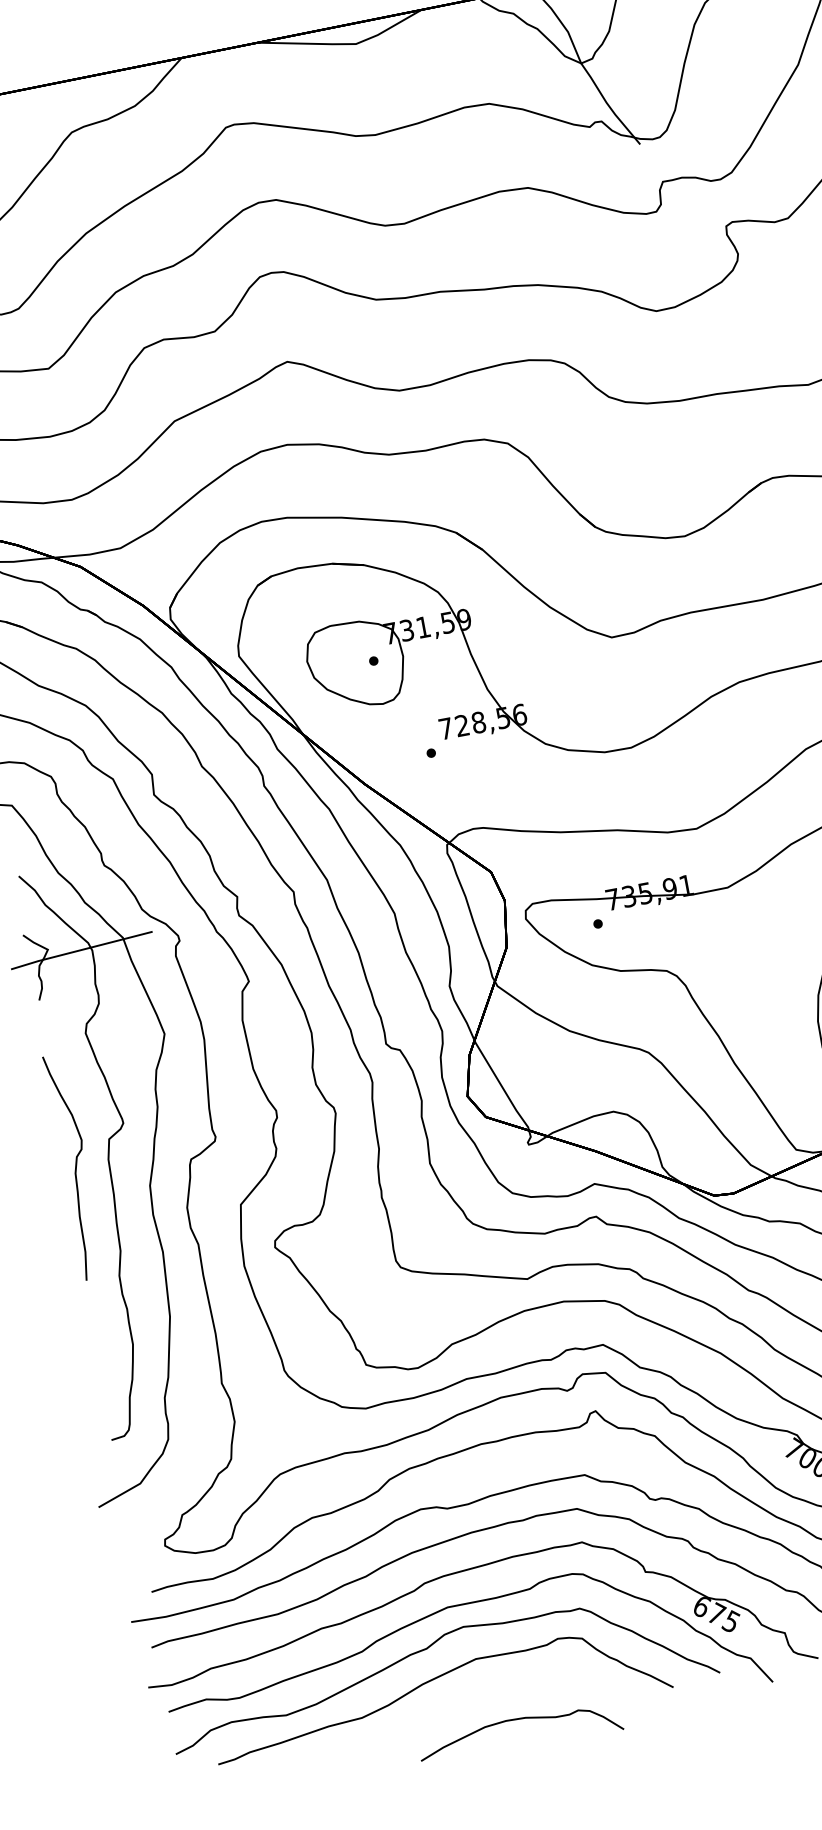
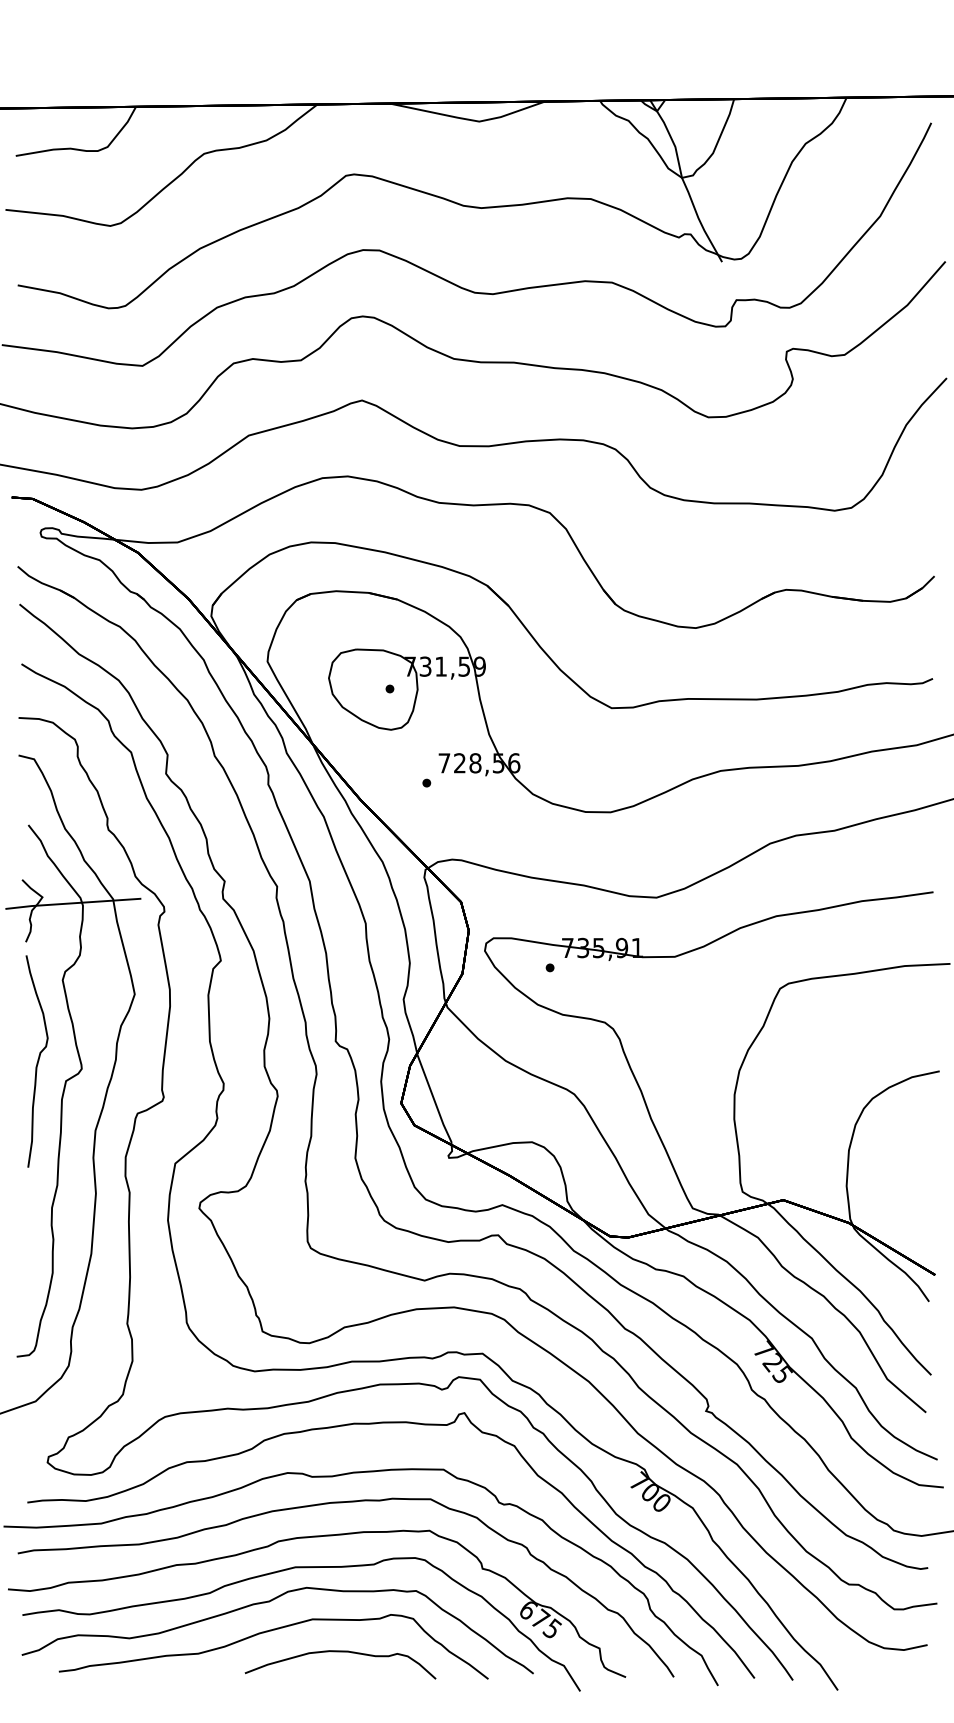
curve: (75, 1166) -> (37, 1061), moved
curve: (517, 1720) -> (340, 1652), moved

